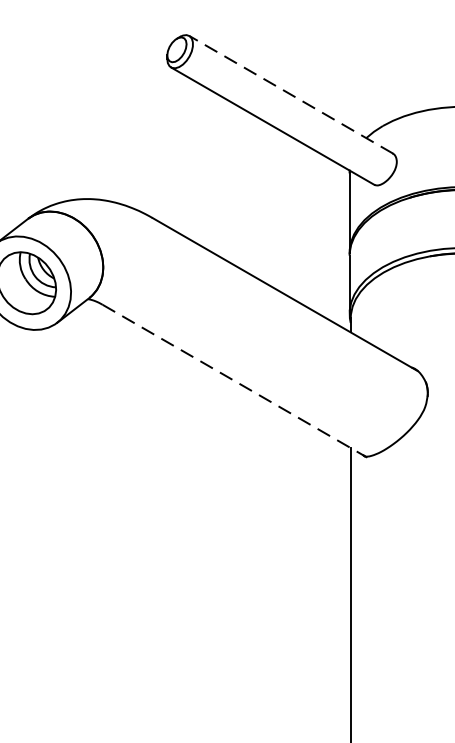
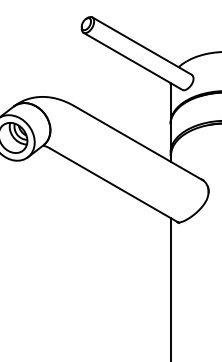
line: (290, 93) -> (141, 45), dashed -> solid
line: (236, 380) -> (115, 185), dashed -> solid

